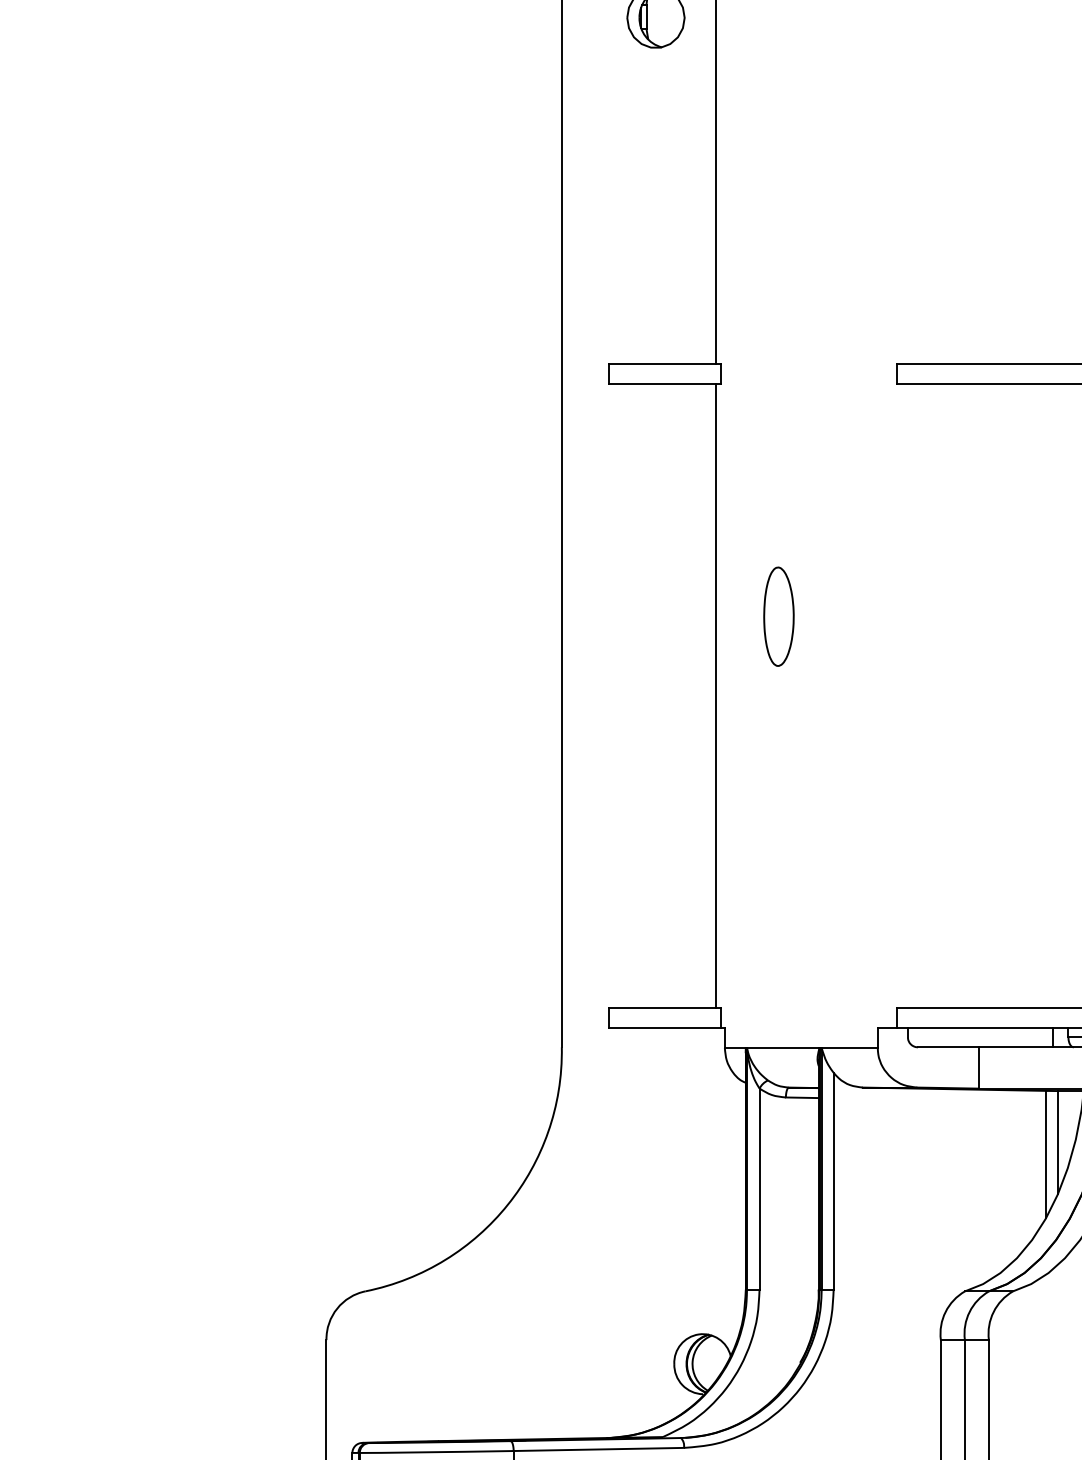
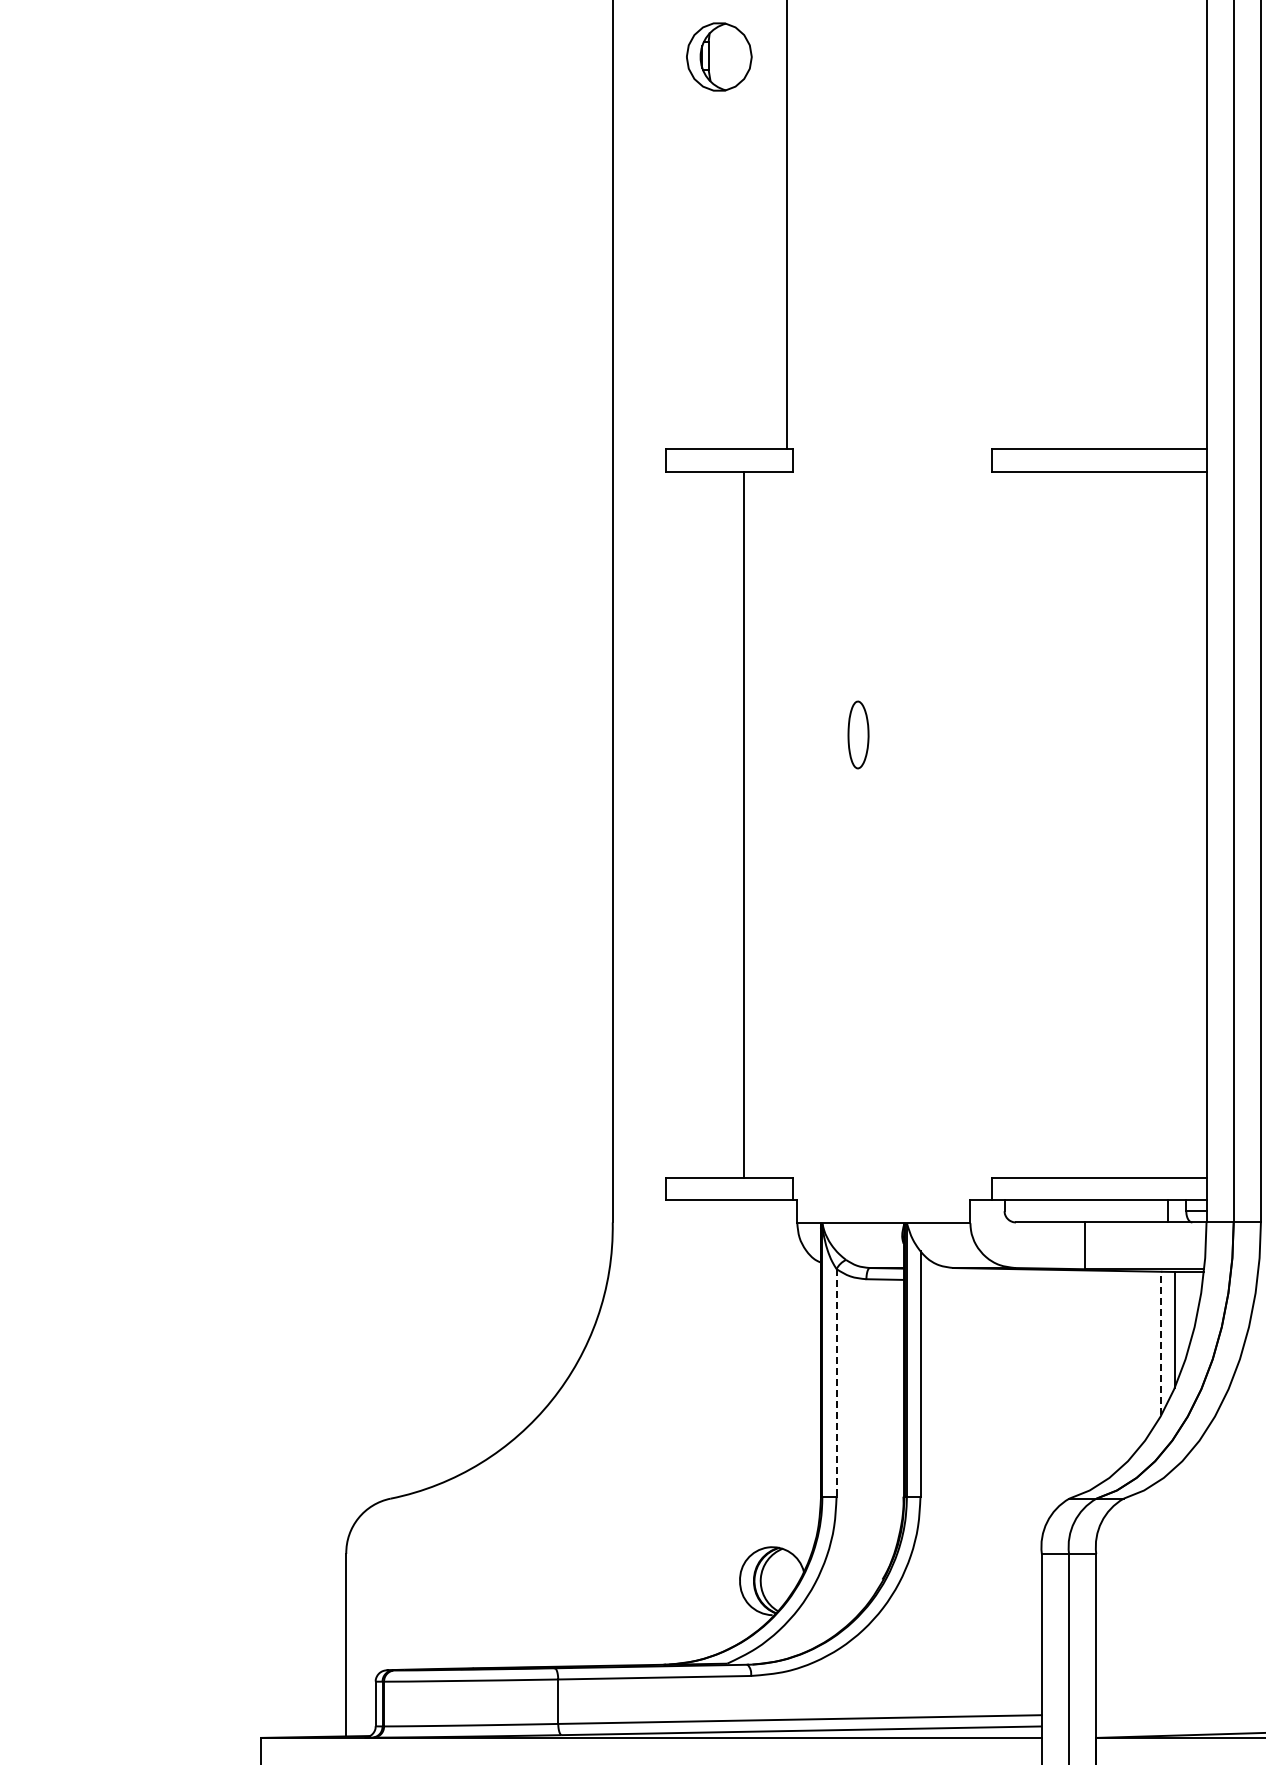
part: (778, 616) -> (858, 734), size x0.6
line: (716, 695) -> (744, 824), moved
line: (1046, 1154) -> (1161, 1343), solid -> dashed
line: (759, 1188) -> (836, 1382), solid -> dashed

